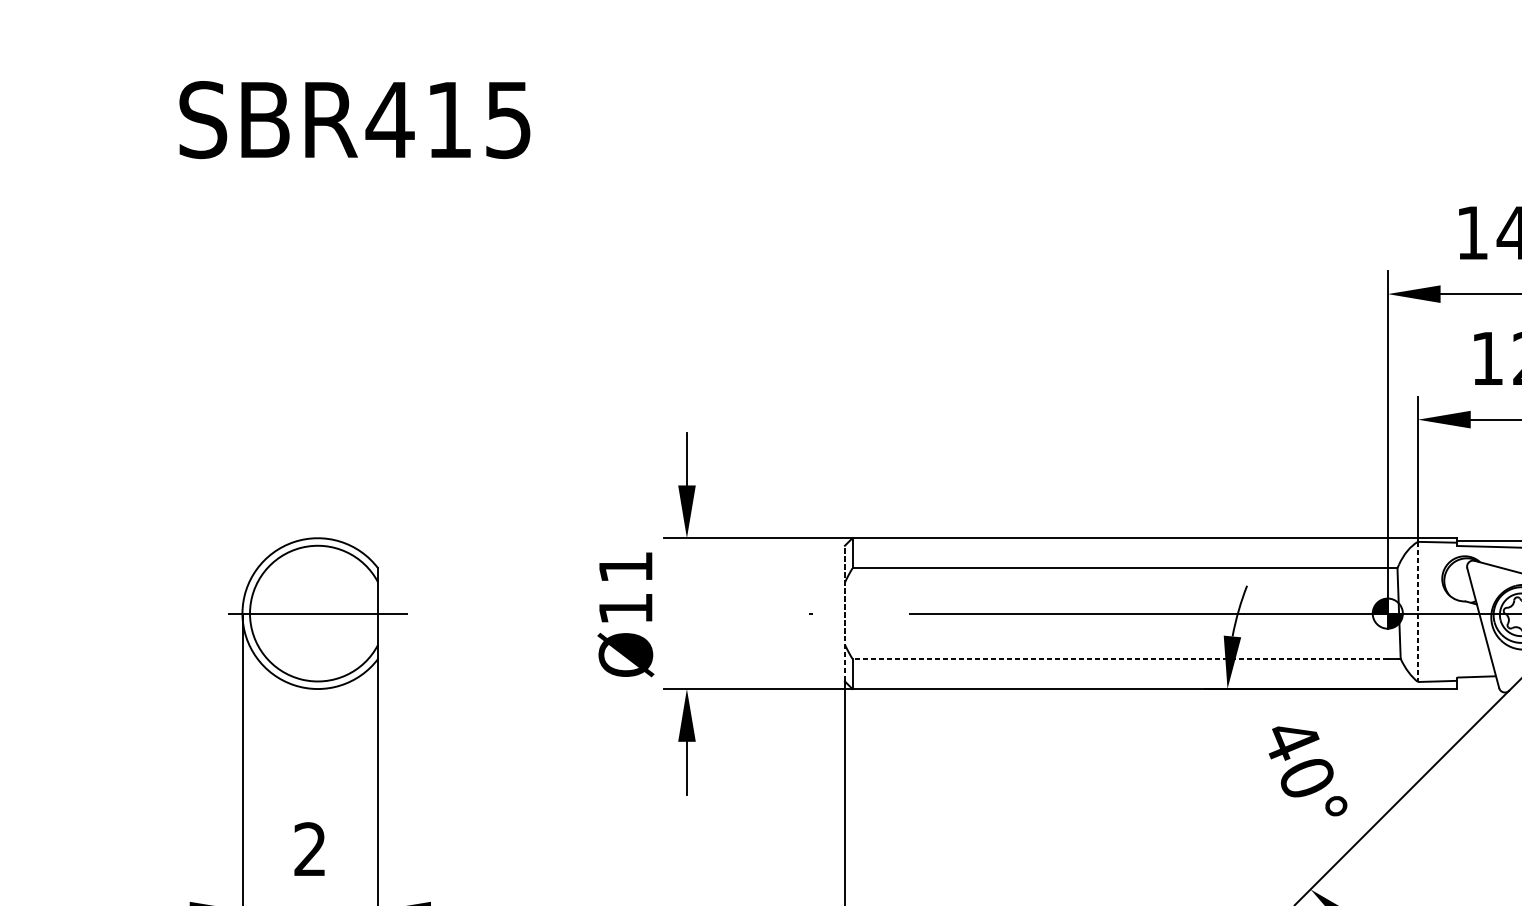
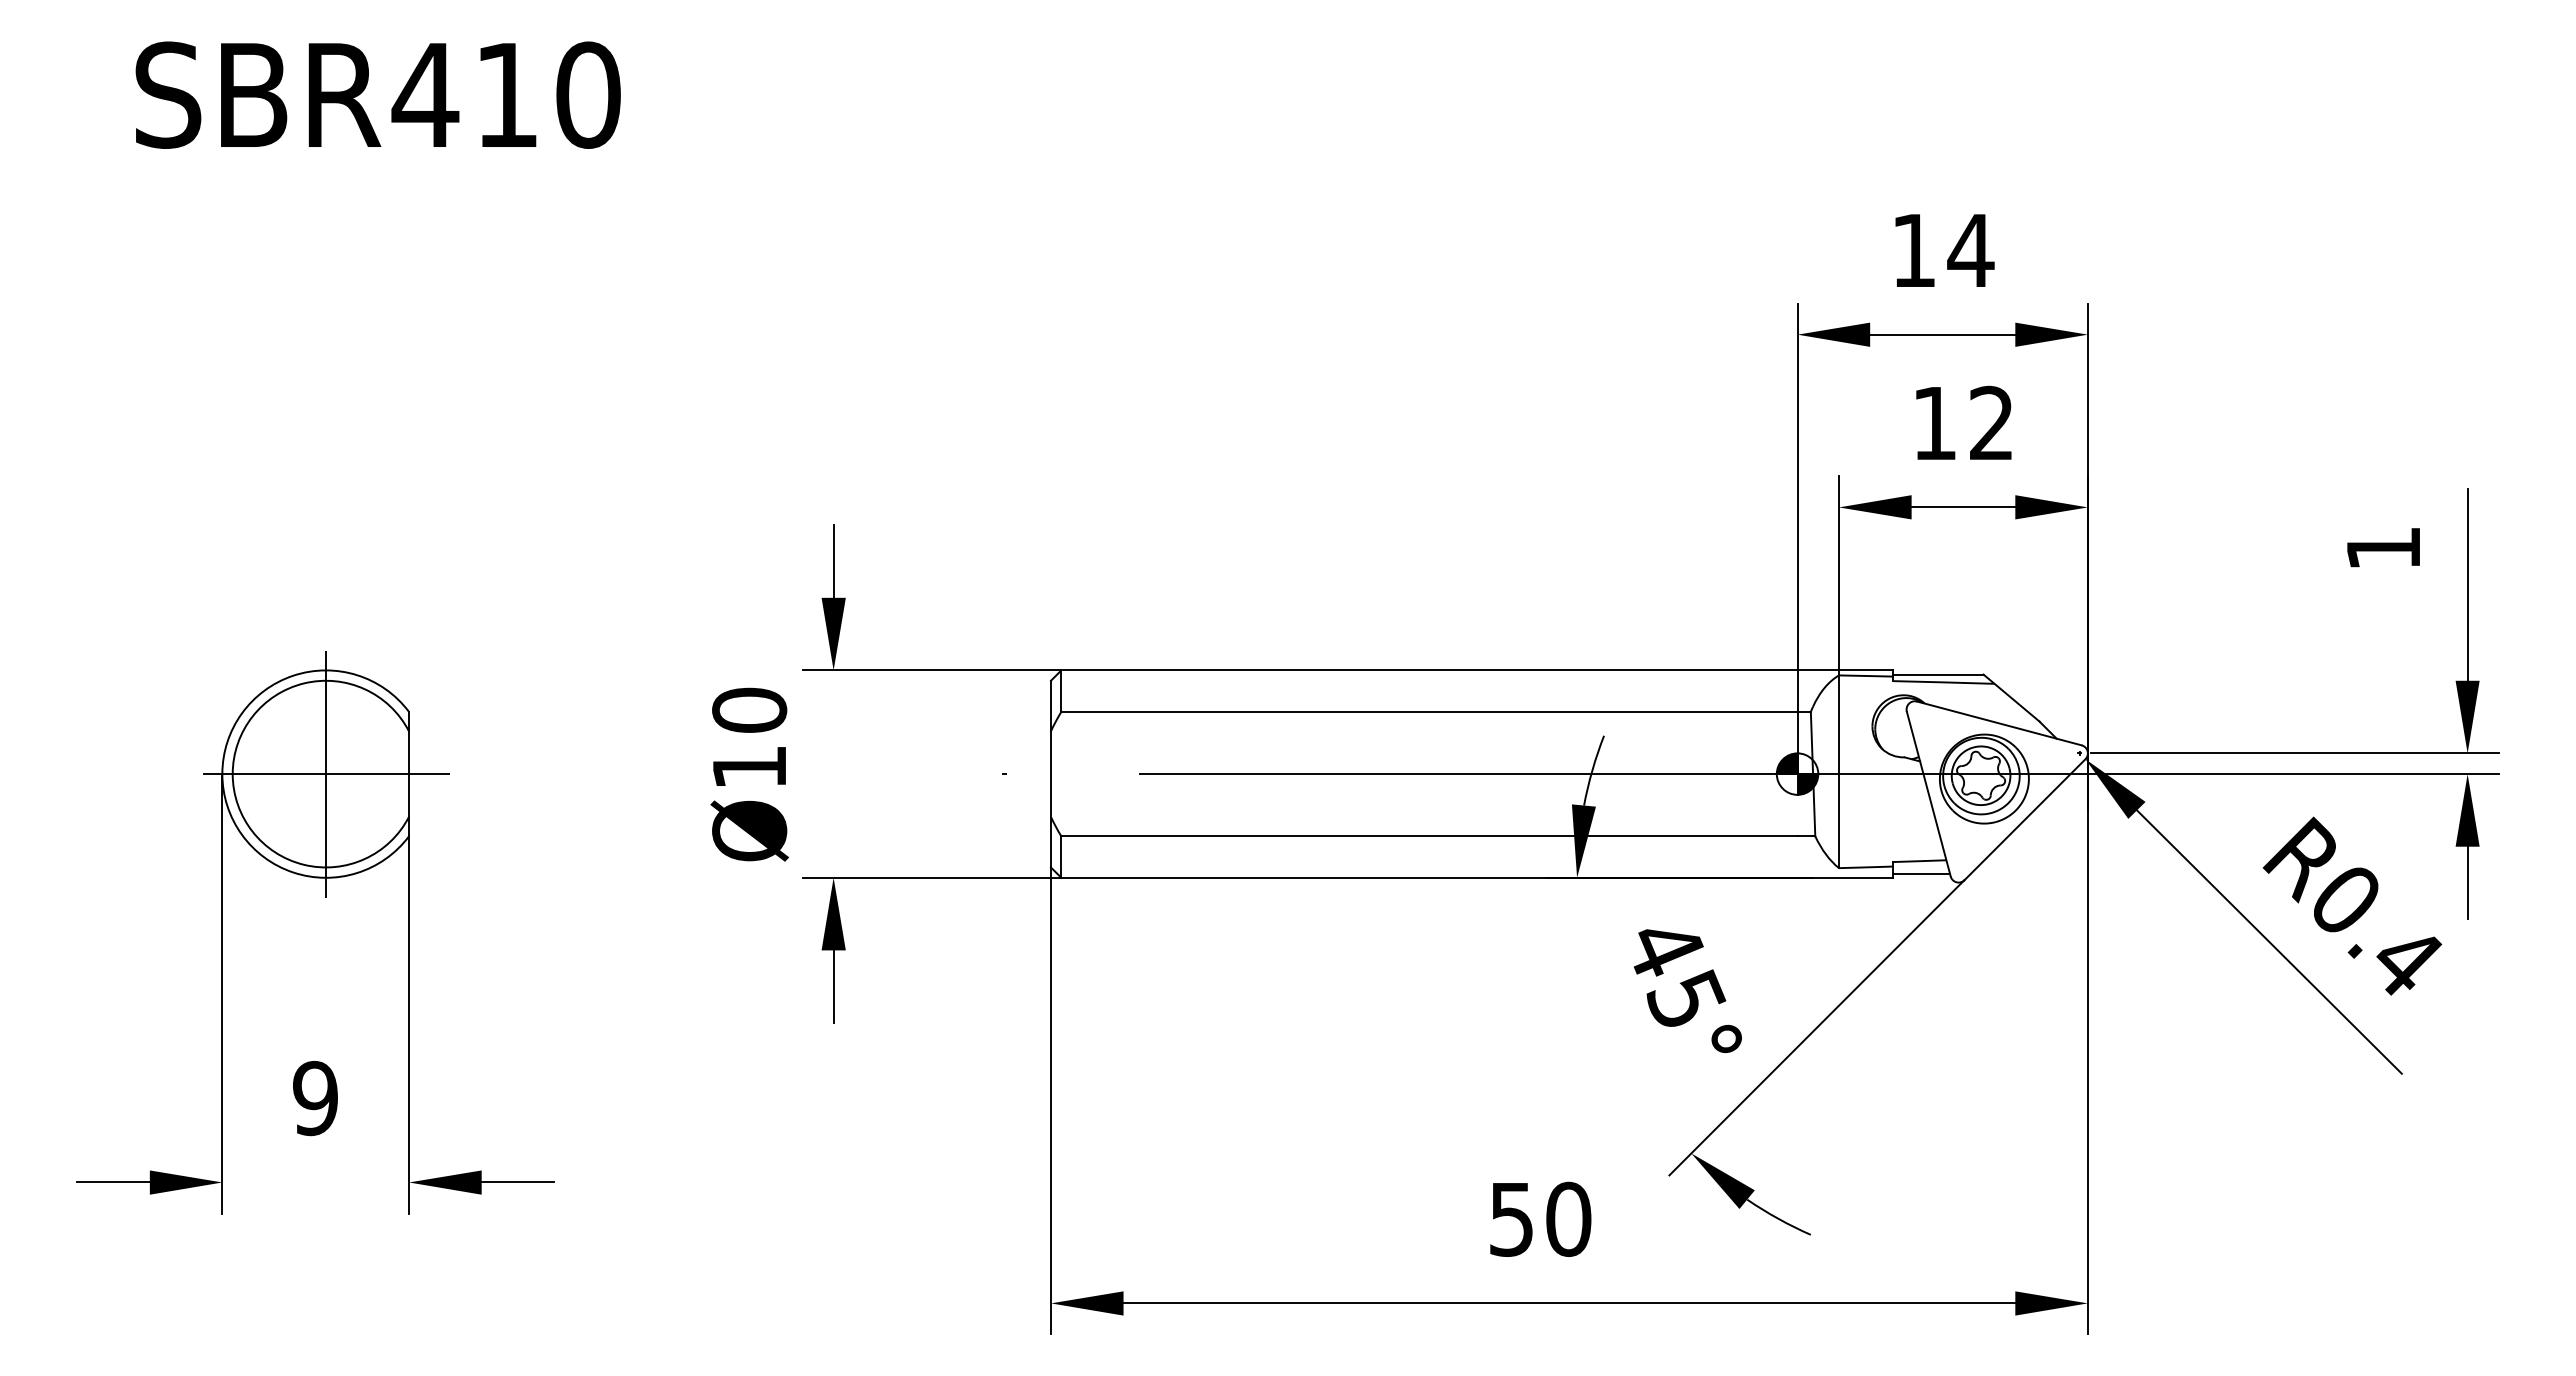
text: (508, 119) -> (588, 94), SBR415 -> SBR410
text: (625, 566) -> (749, 709), Ø11 -> Ø10
line: (1418, 612) -> (1839, 772), dashed -> solid
line: (318, 613) -> (326, 773), added
line: (844, 613) -> (1050, 773), dashed -> solid
line: (1119, 658) -> (1428, 836), dashed -> solid
line: (1477, 685) -> (1920, 873), added
text: (1307, 776) -> (1686, 997), 40° -> 45°
text: (310, 849) -> (315, 1098), 2 -> 9

